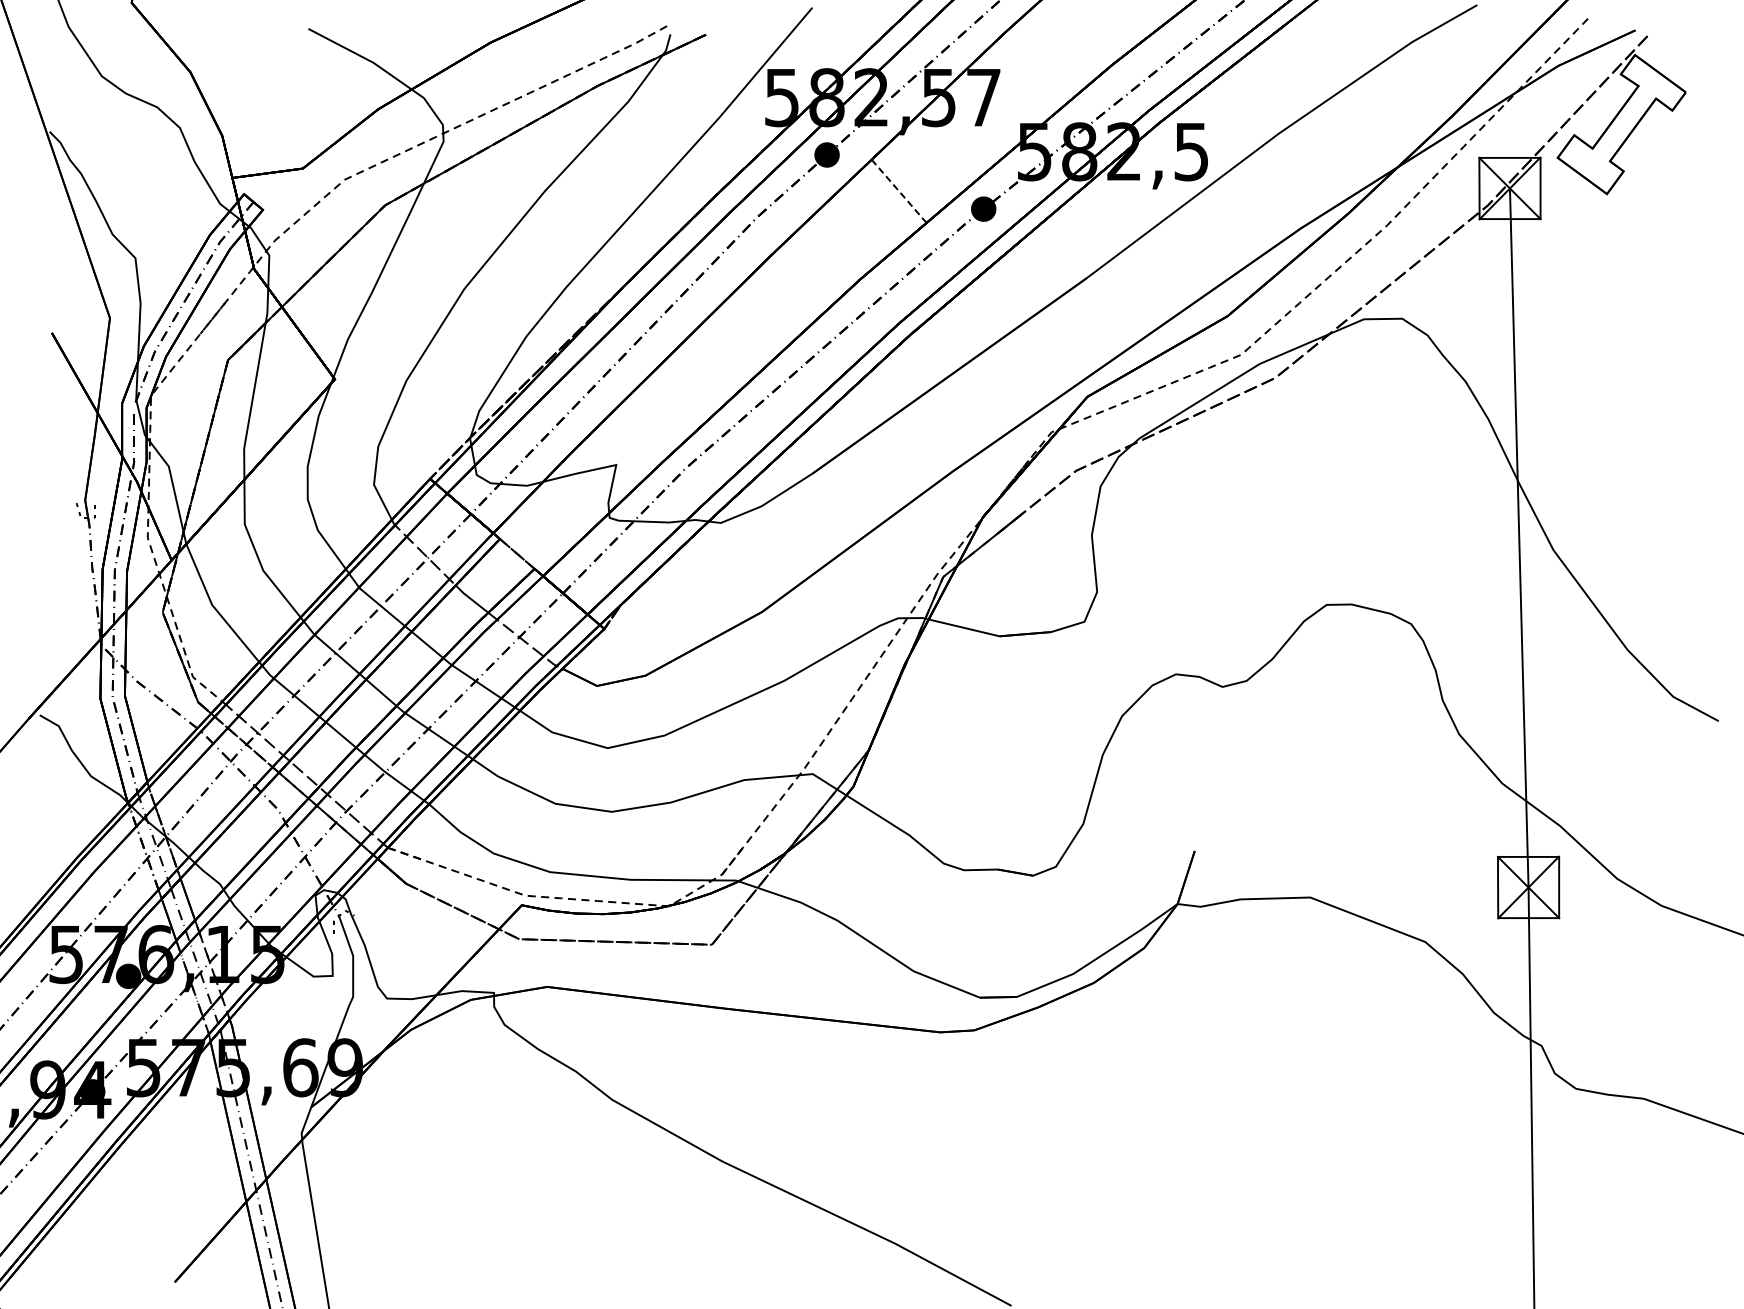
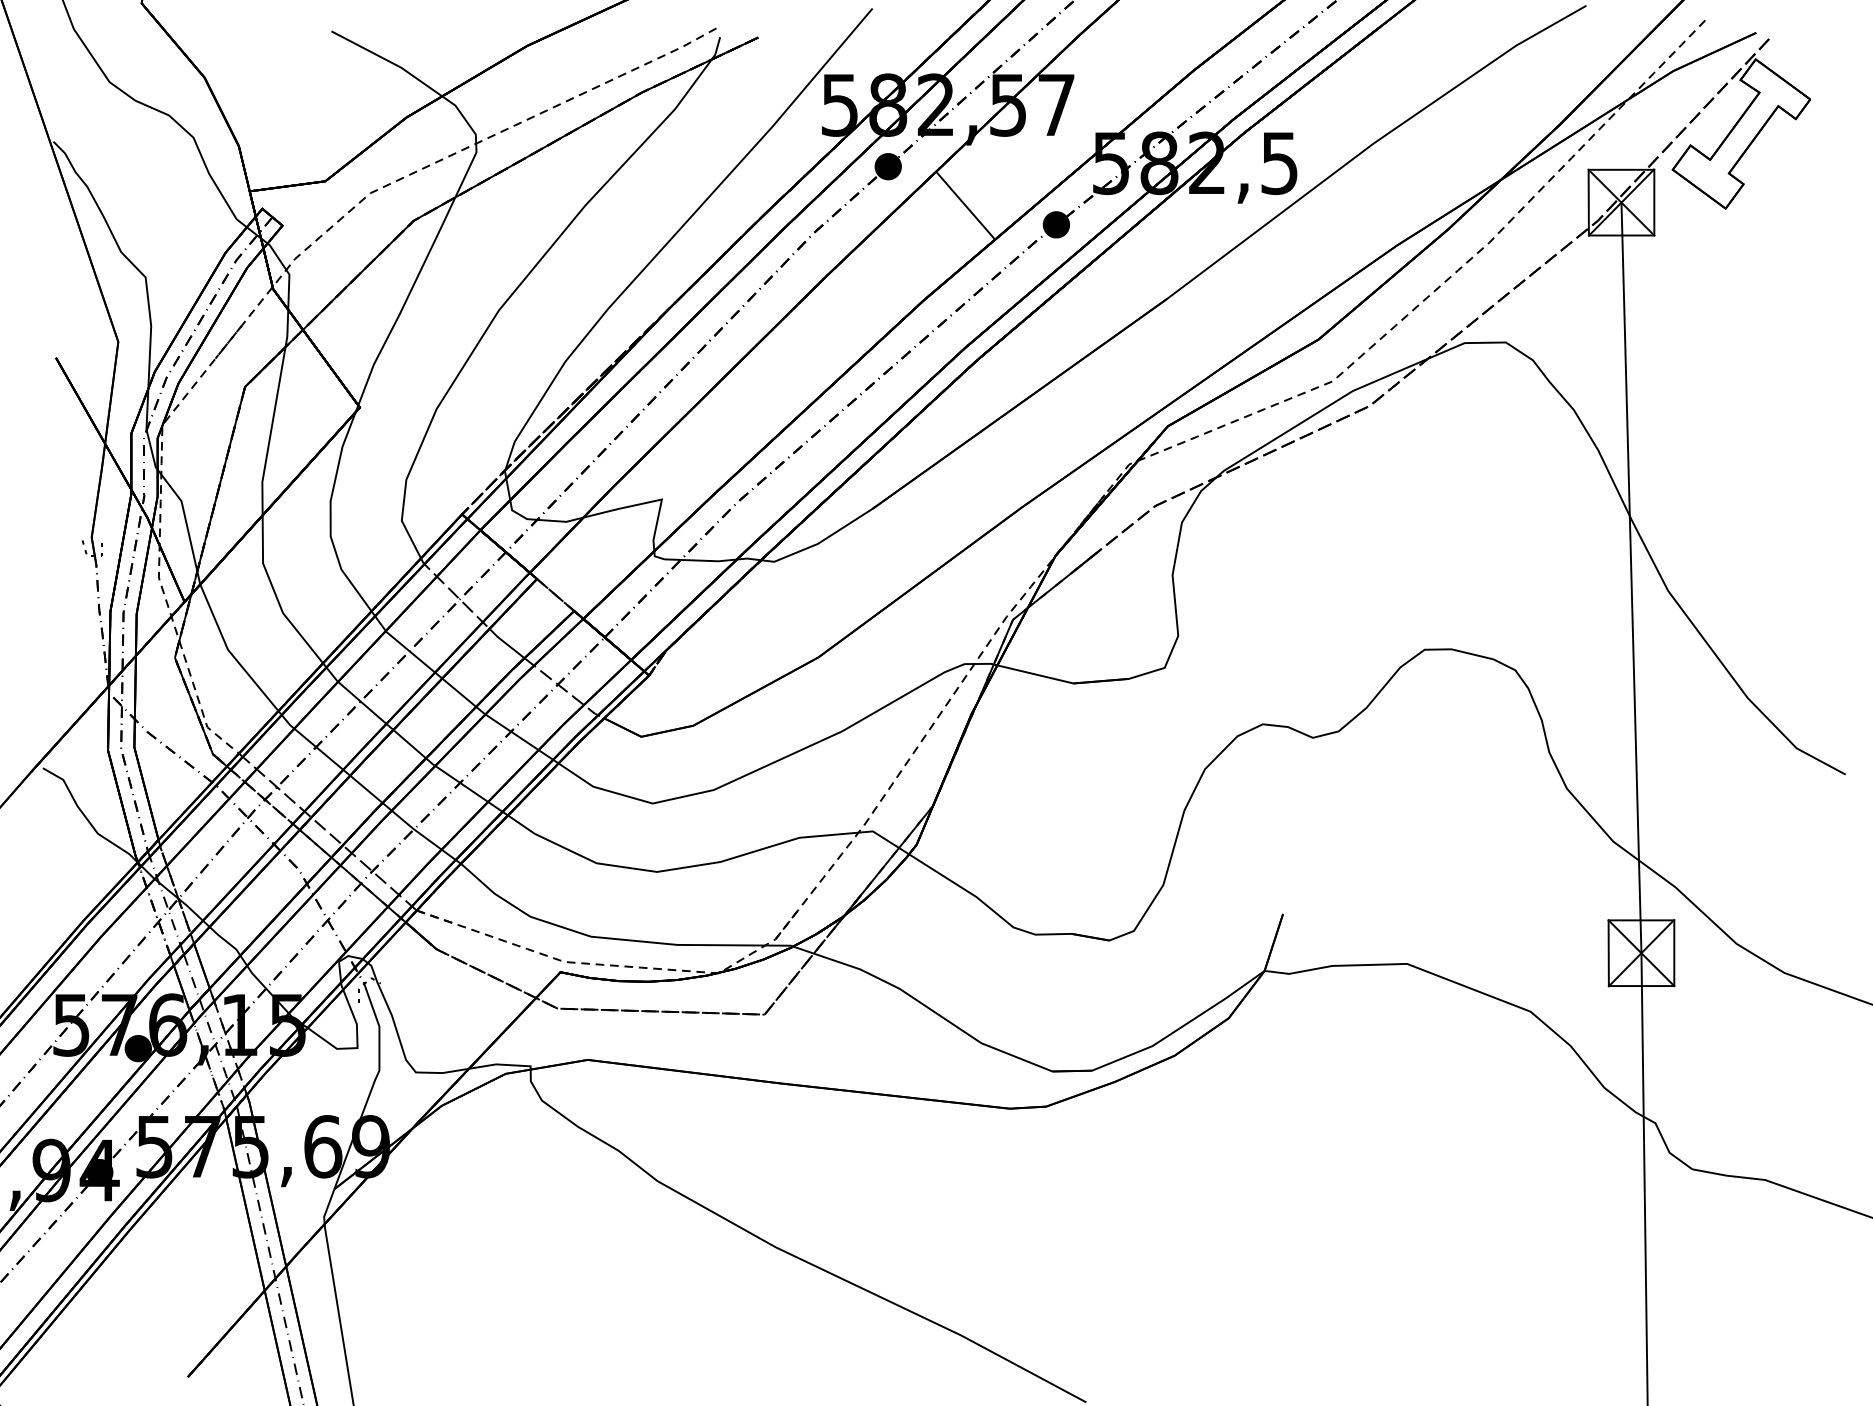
line: (898, 190) -> (964, 204), dashed -> solid

